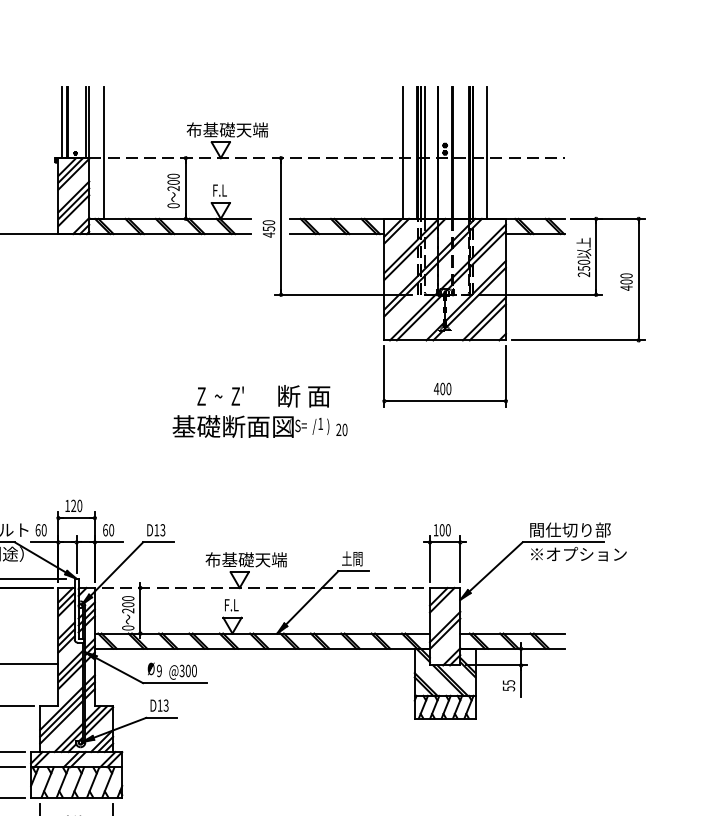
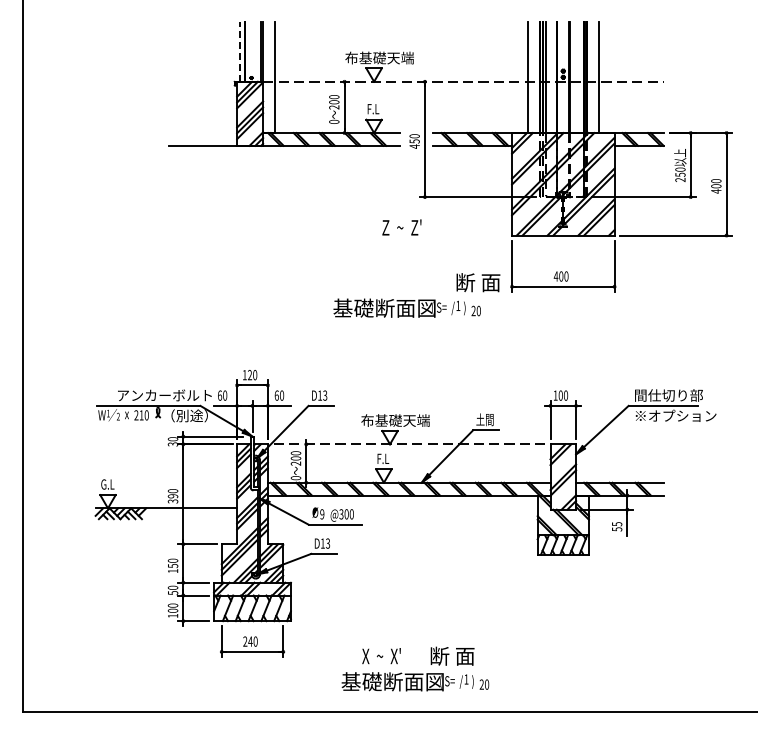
line: (61, 122) -> (239, 51), solid -> dashed
text: (220, 396) -> (401, 227), moved
text: (304, 396) -> (478, 282), moved

